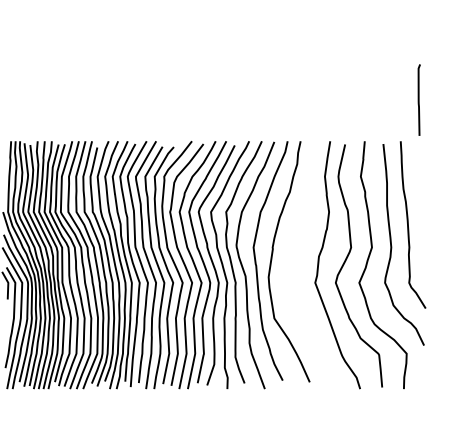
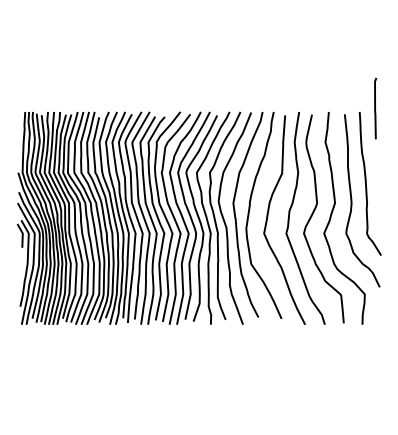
curve: (419, 99) -> (375, 108), moved
curve: (294, 263) -> (268, 216), added

